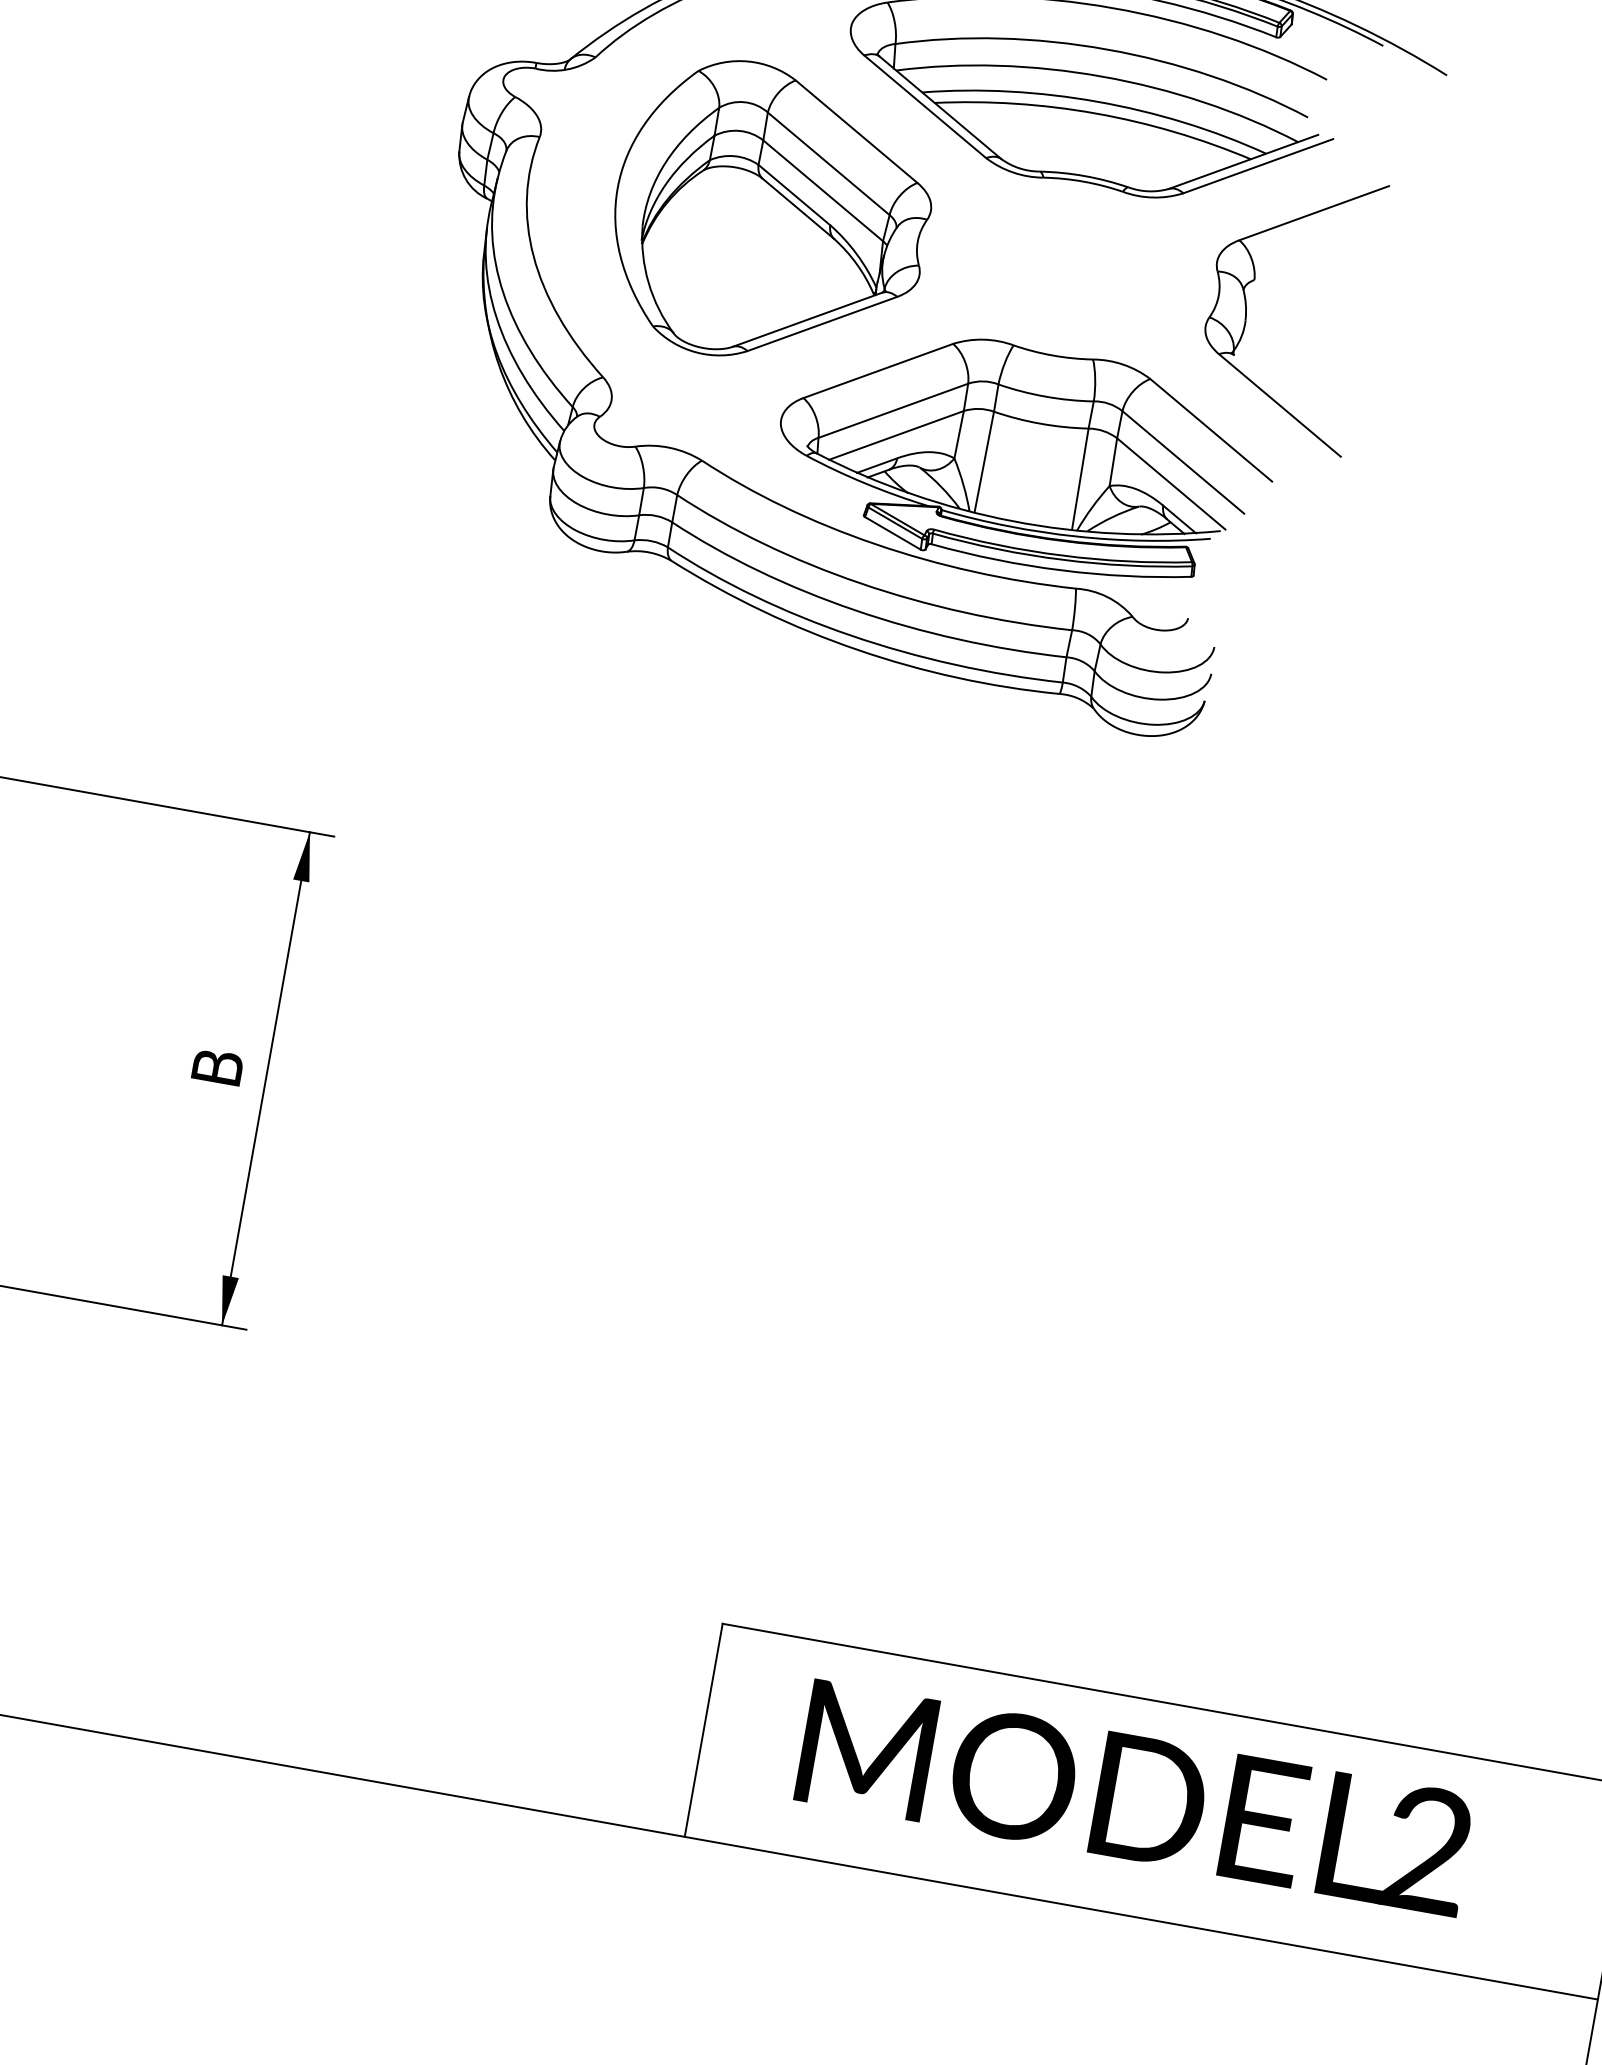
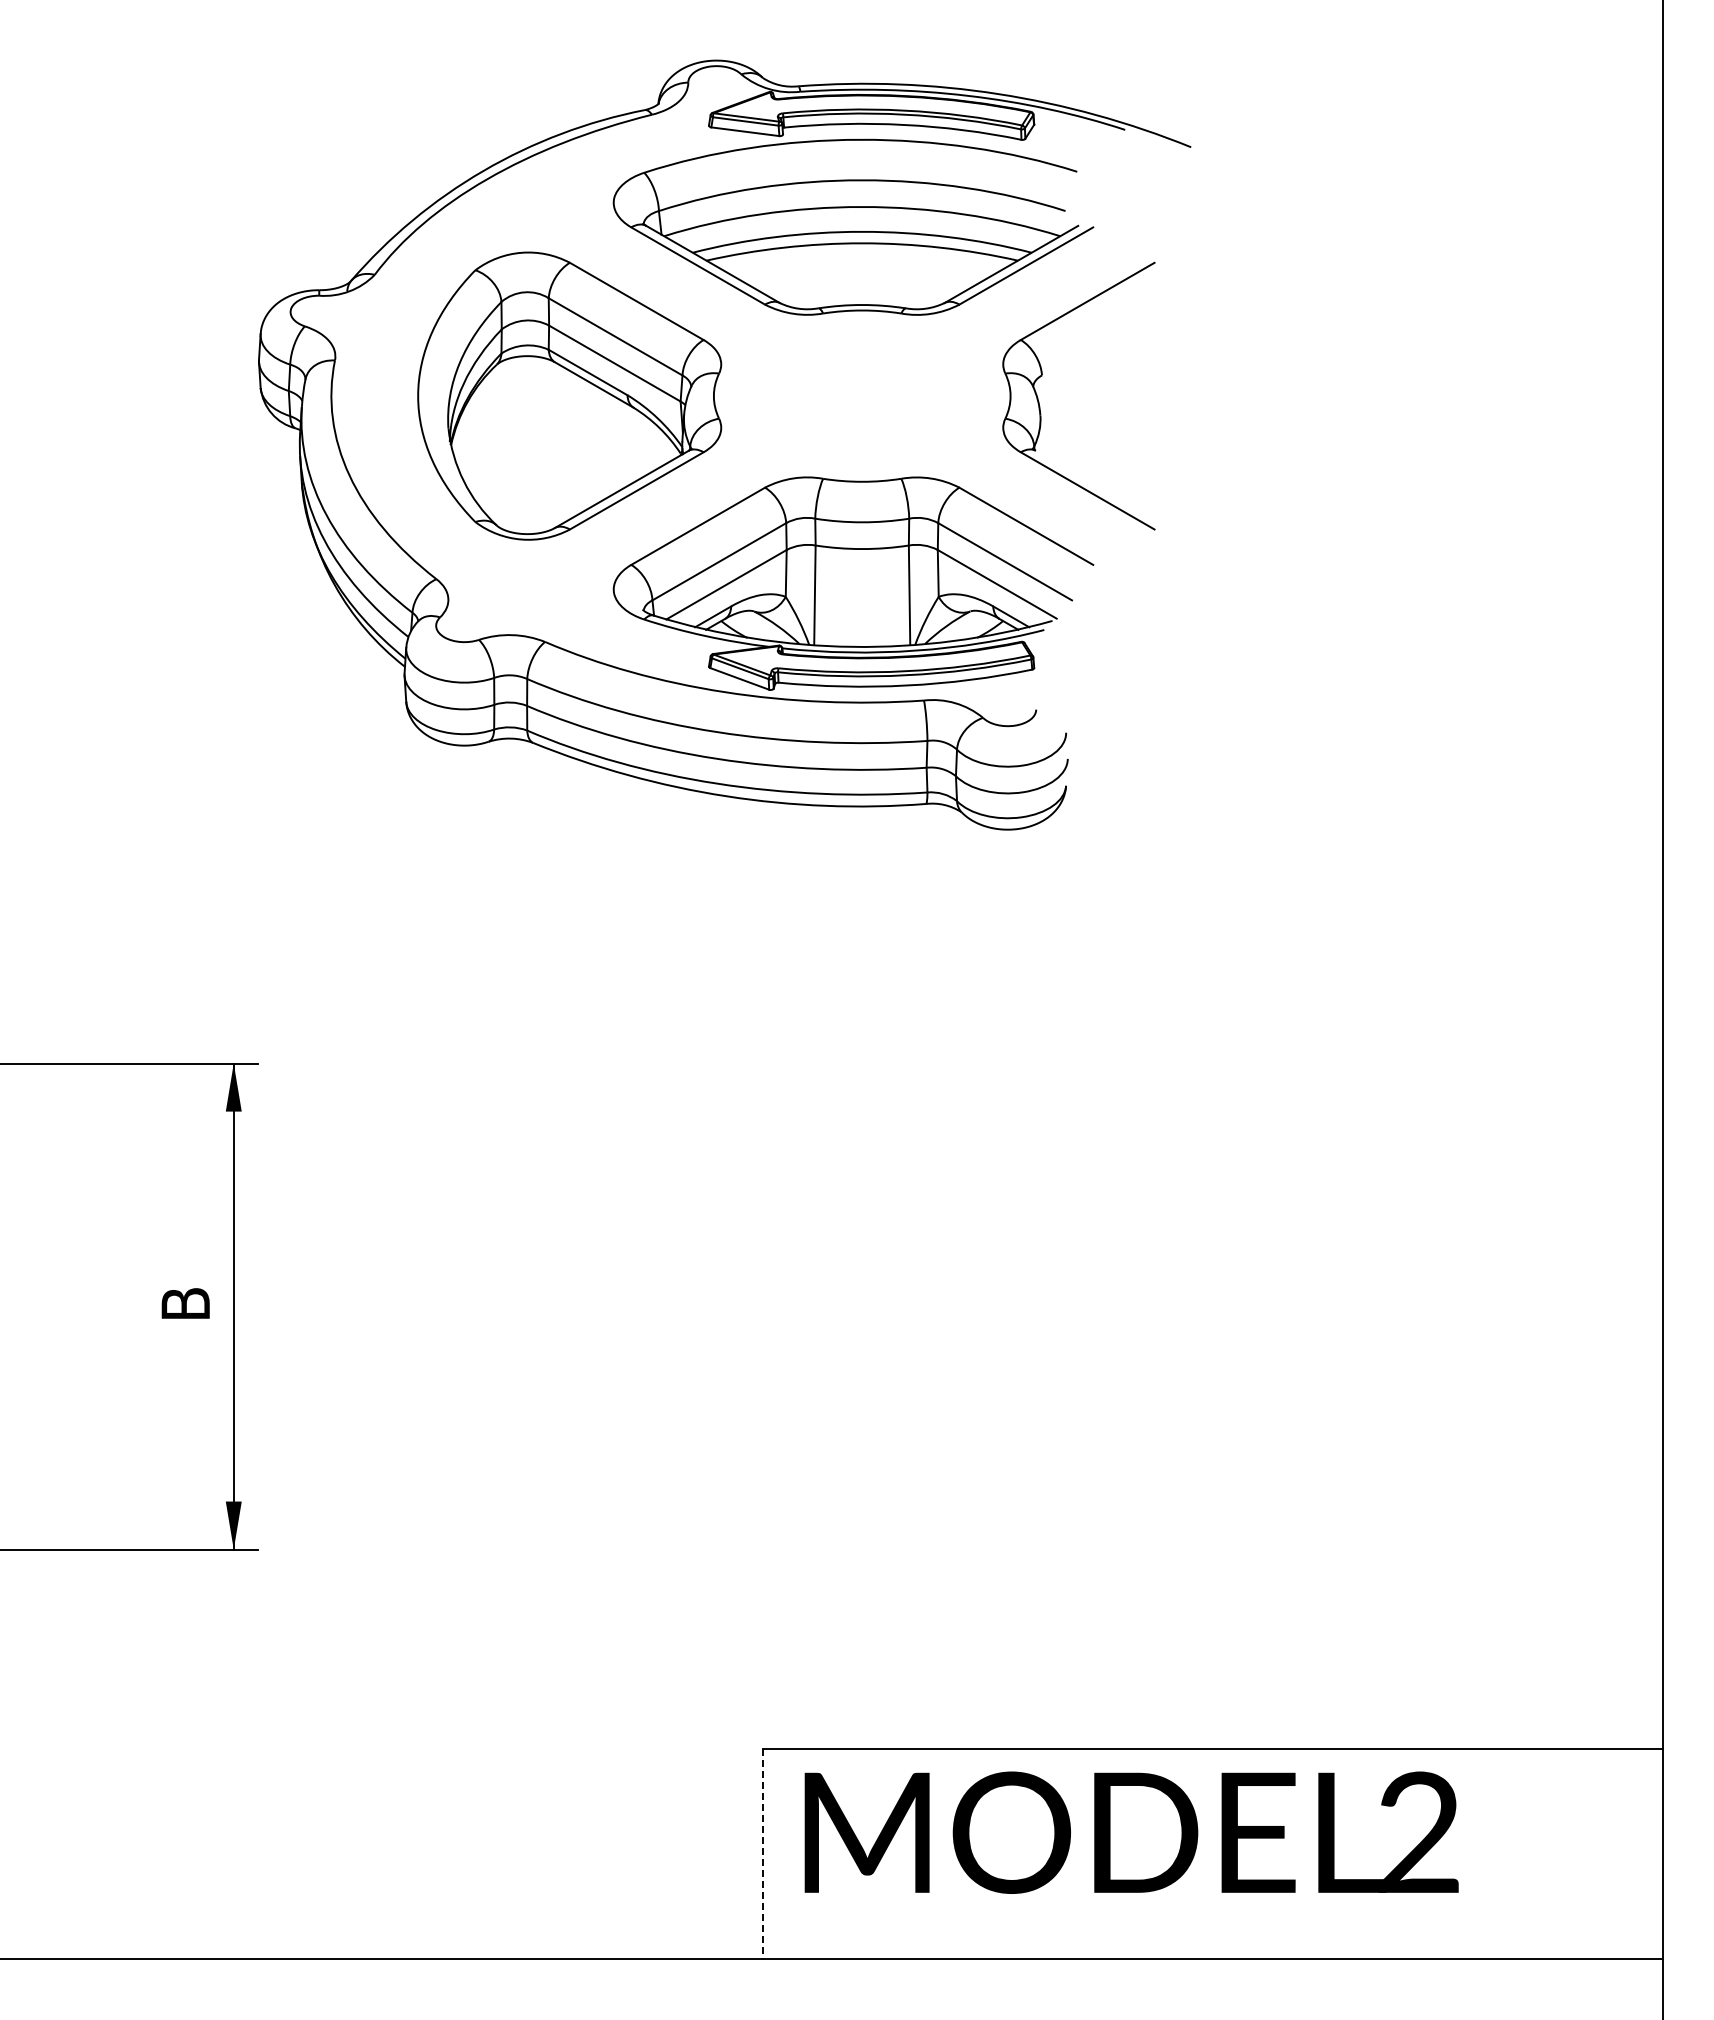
line: (703, 1730) -> (762, 1854), solid -> dashed
text: (1135, 1797) -> (1131, 1832), moved

